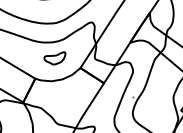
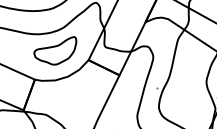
part: (54, 58) -> (55, 52), size x1.67

